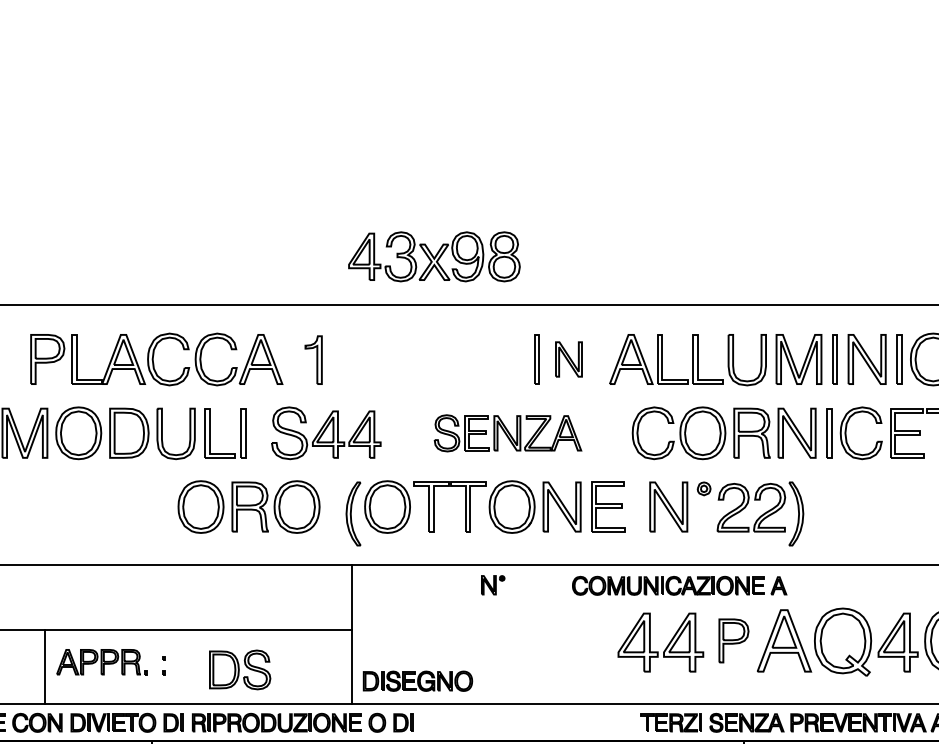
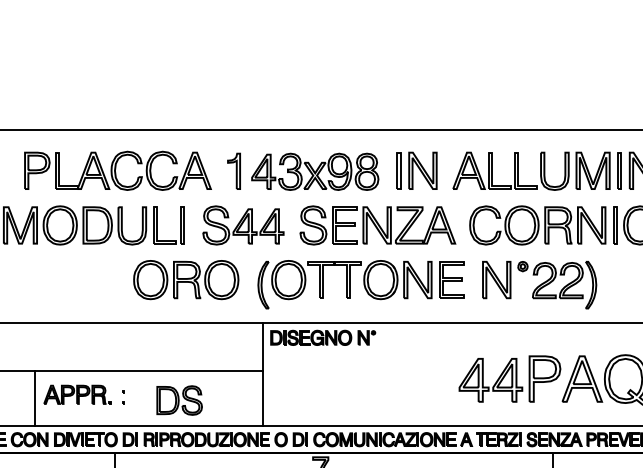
part: (434, 256) -> (315, 171), moved
part: (568, 359) -> (422, 170), size x1.43
part: (507, 433) -> (377, 225), size x1.43
part: (679, 585) -> (392, 439), moved
part: (733, 640) -> (544, 378), size x1.43
part: (417, 680) -> (310, 337), moved

